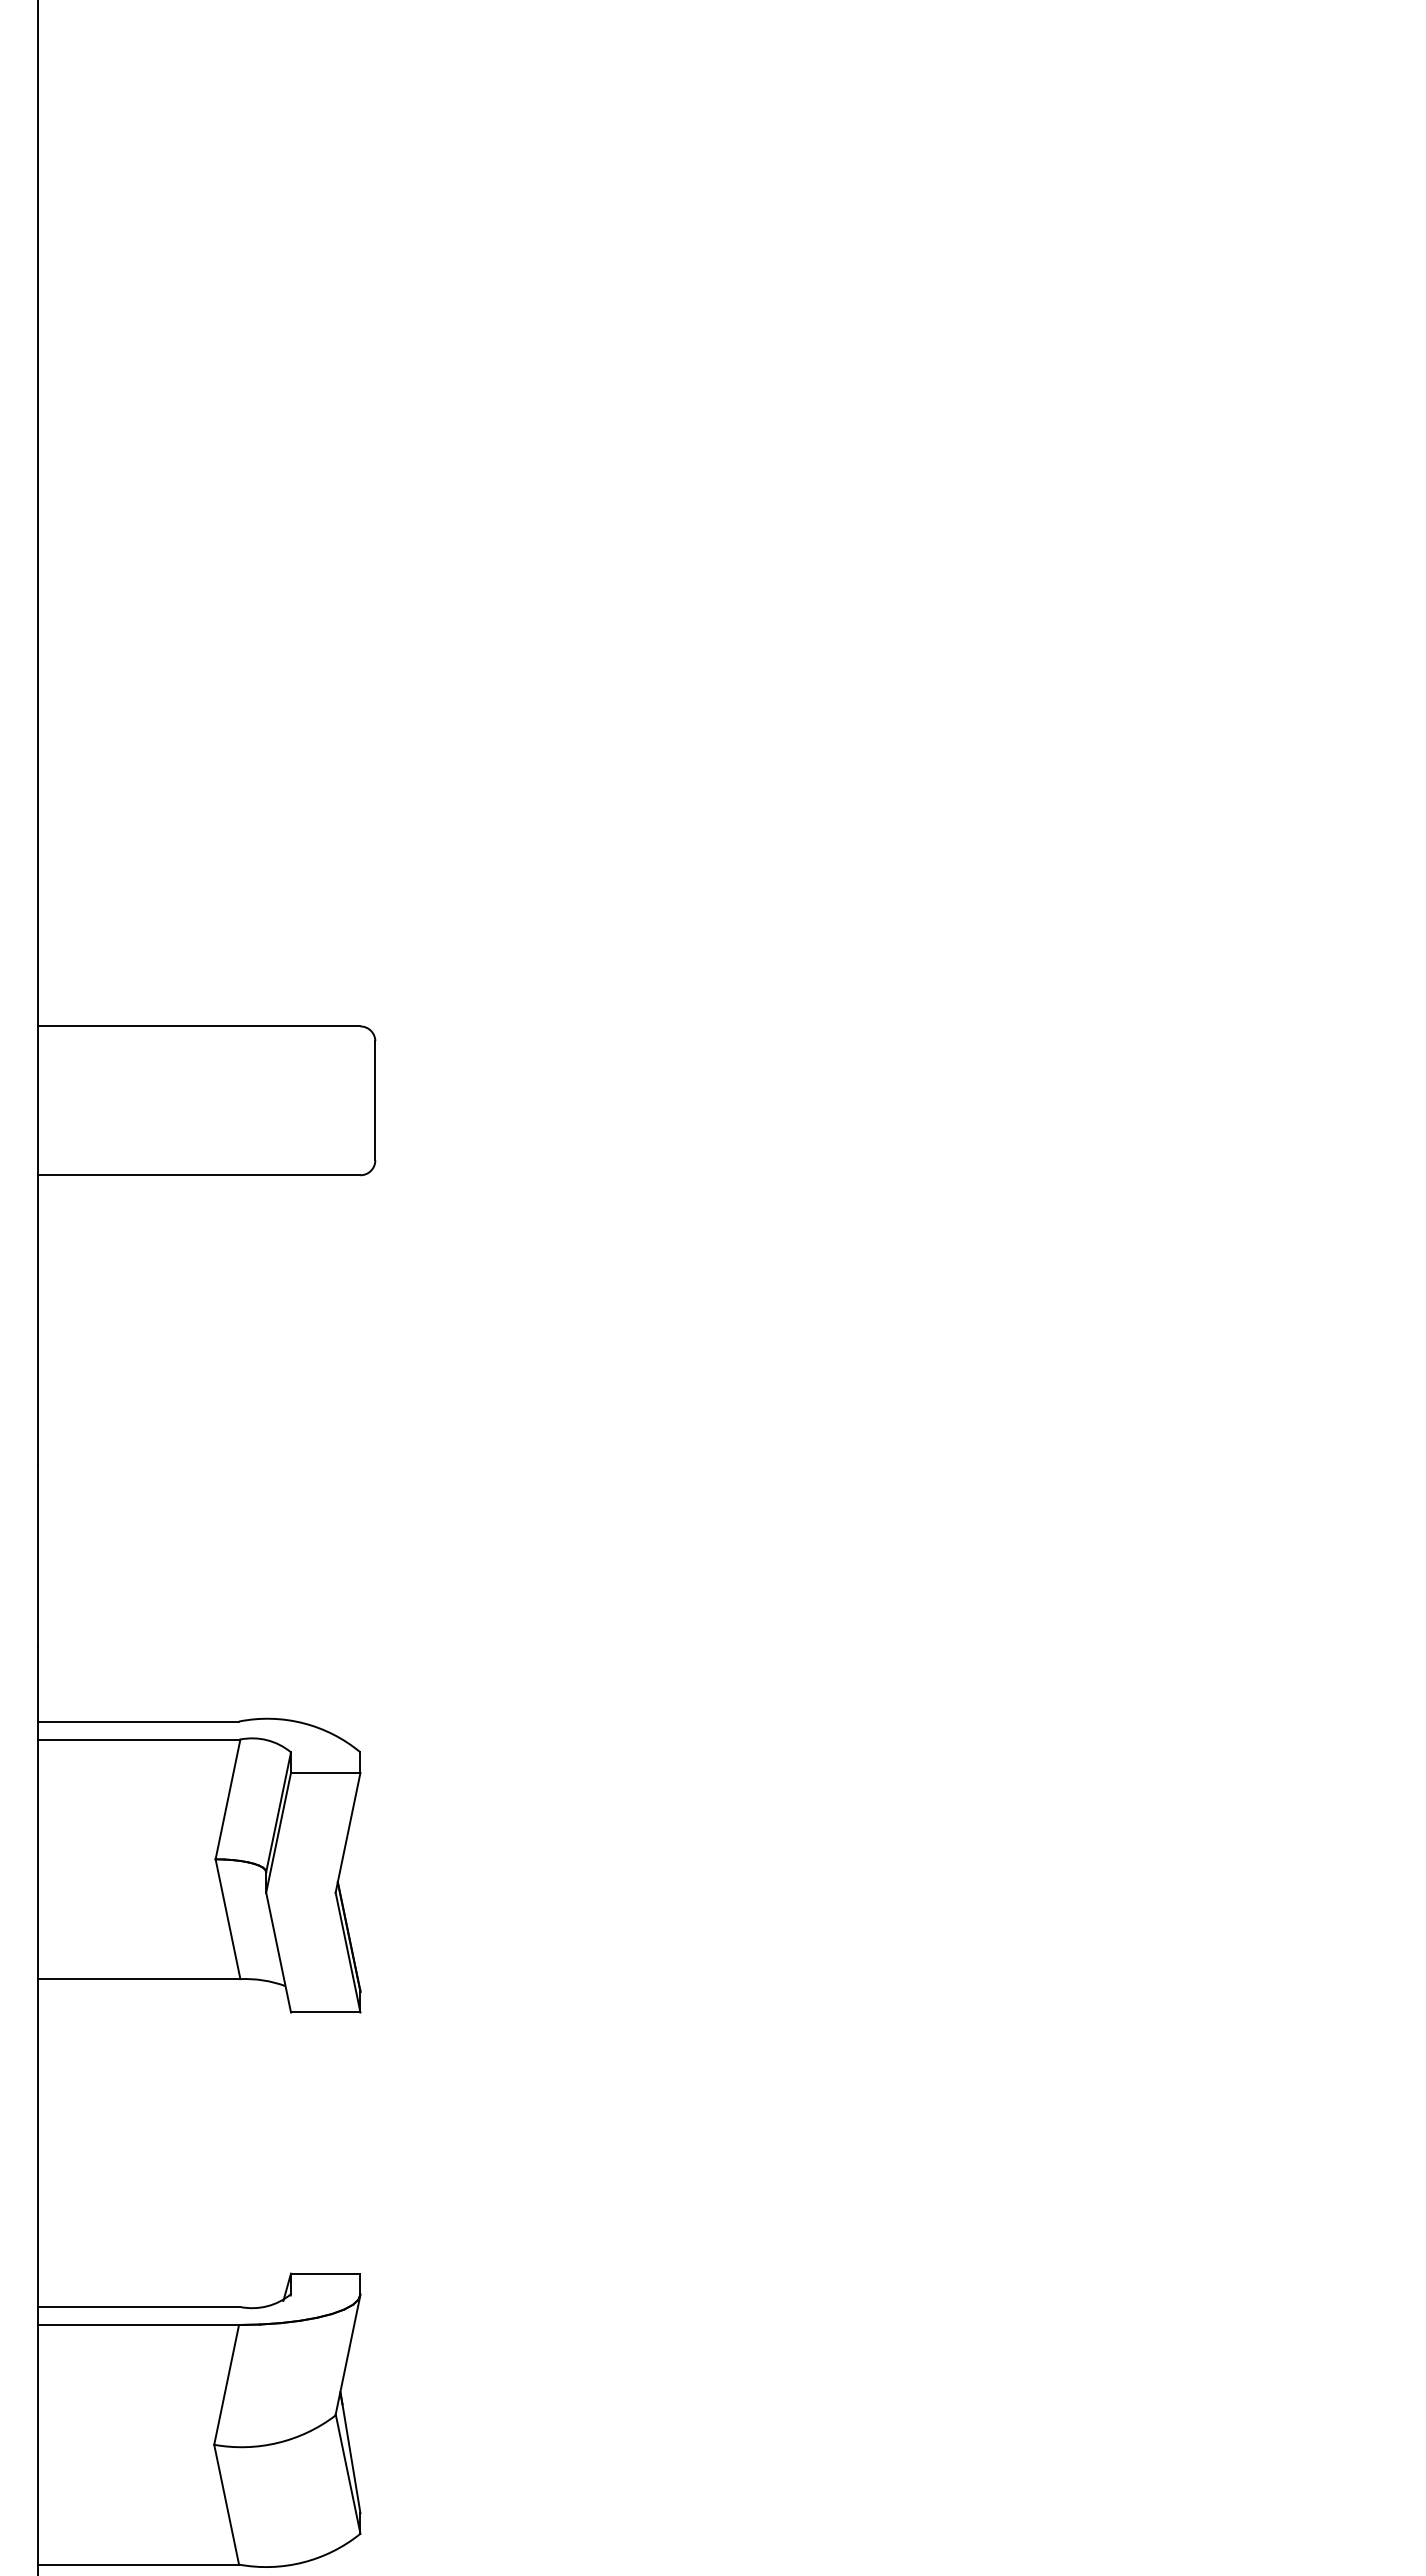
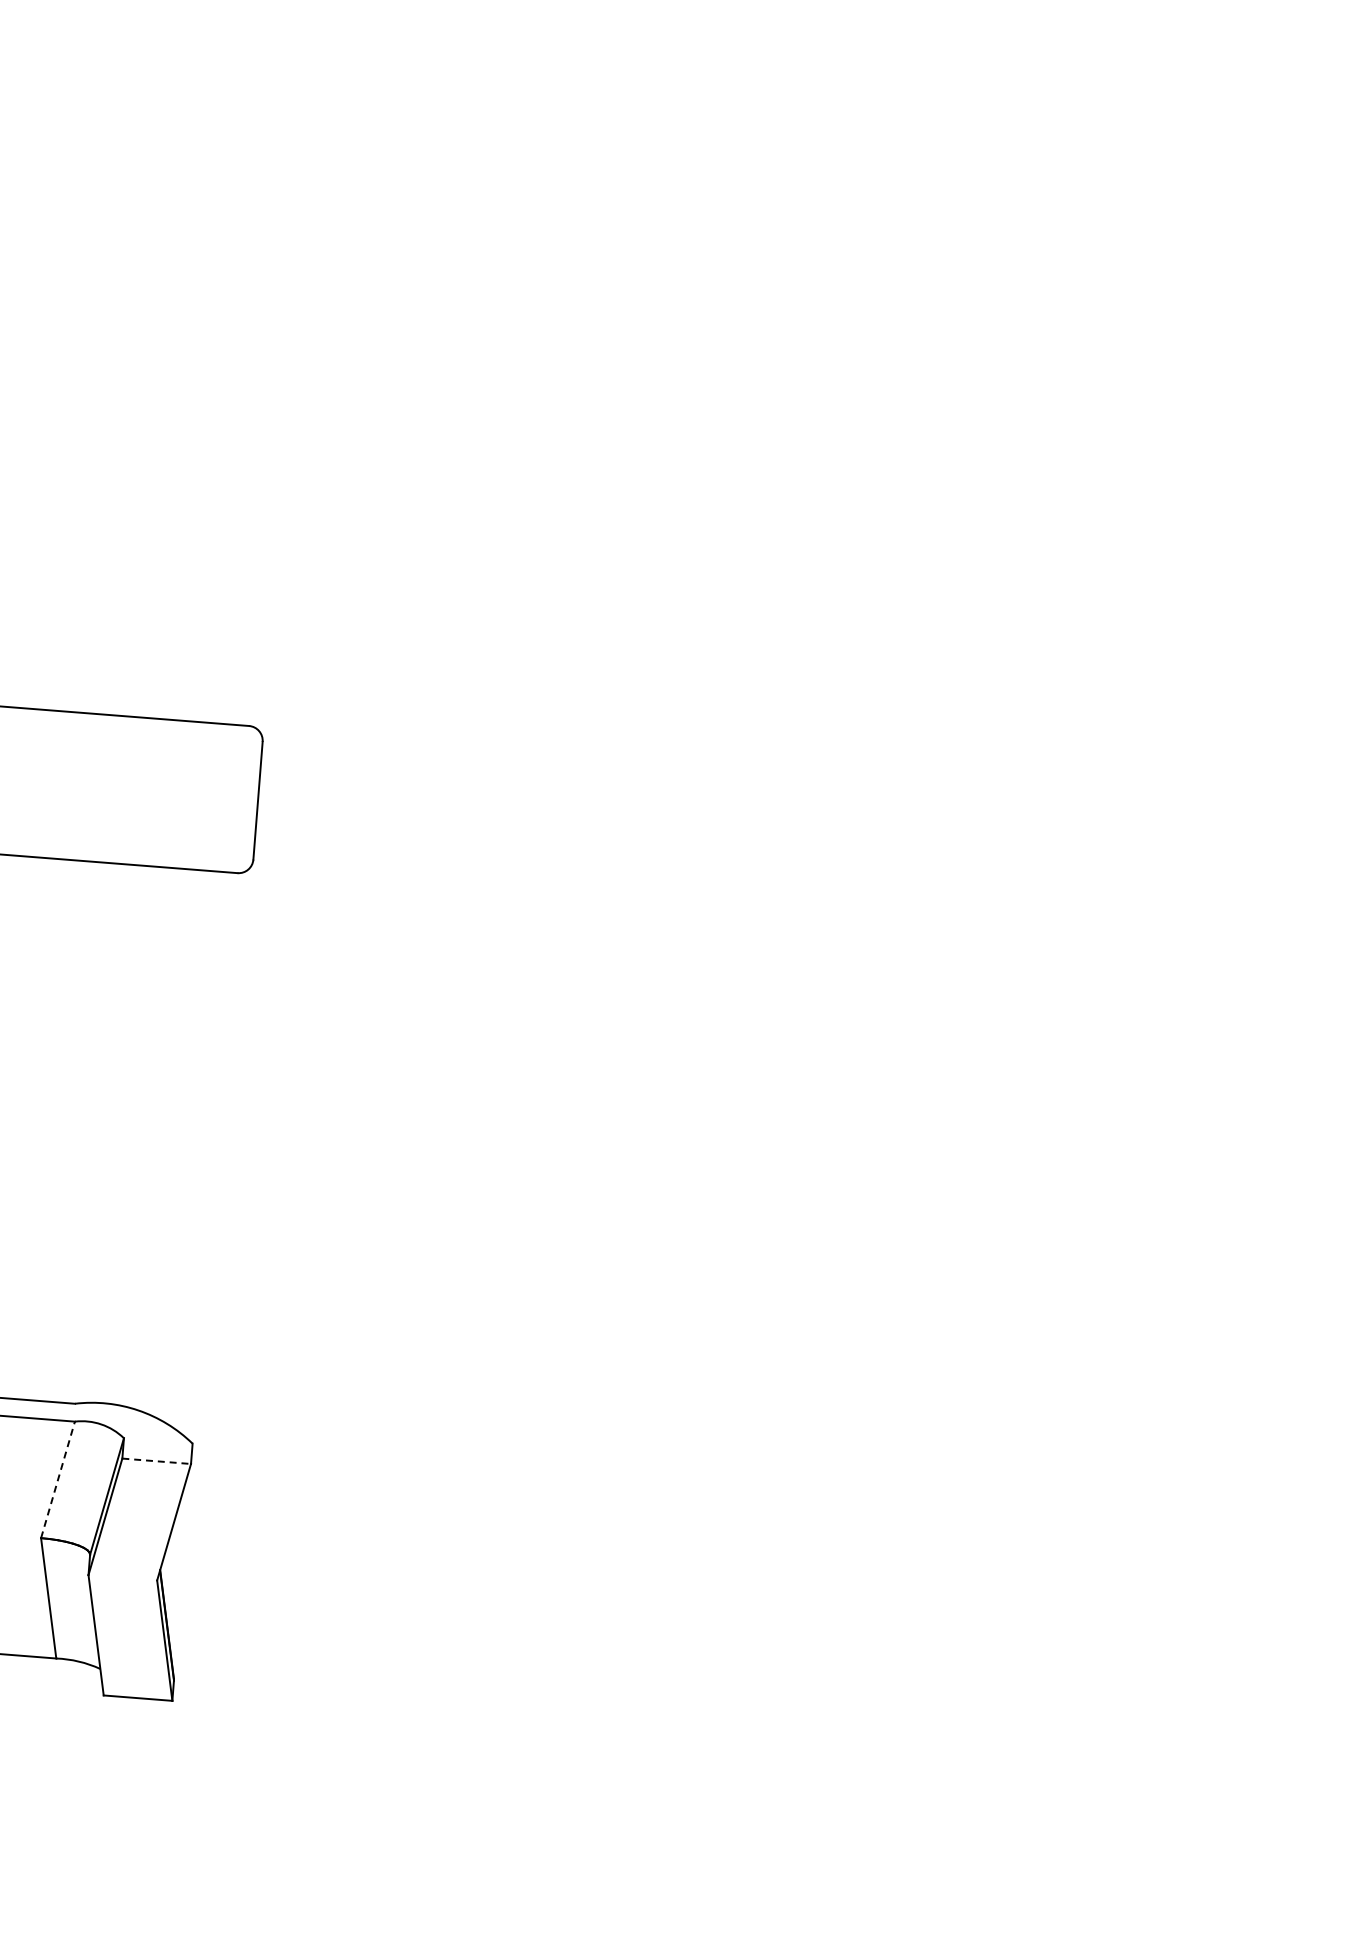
line: (325, 1772) -> (156, 1460), solid -> dashed
line: (228, 1798) -> (58, 1479), solid -> dashed

